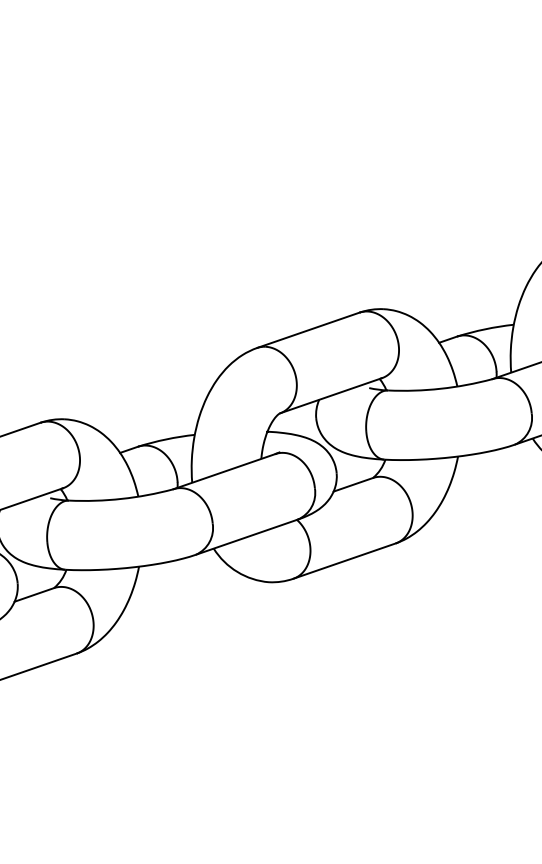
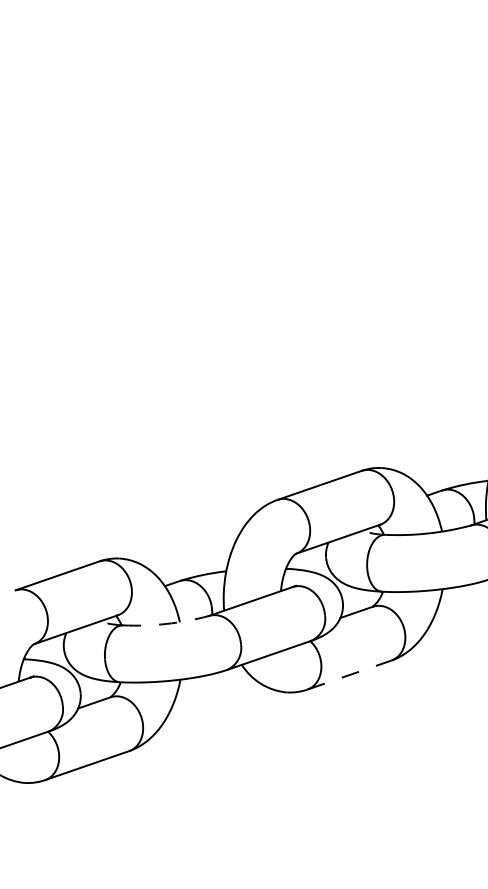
arc: (122, 499) -> (166, 624), solid -> dashed
line: (345, 560) -> (350, 674), solid -> dashed

